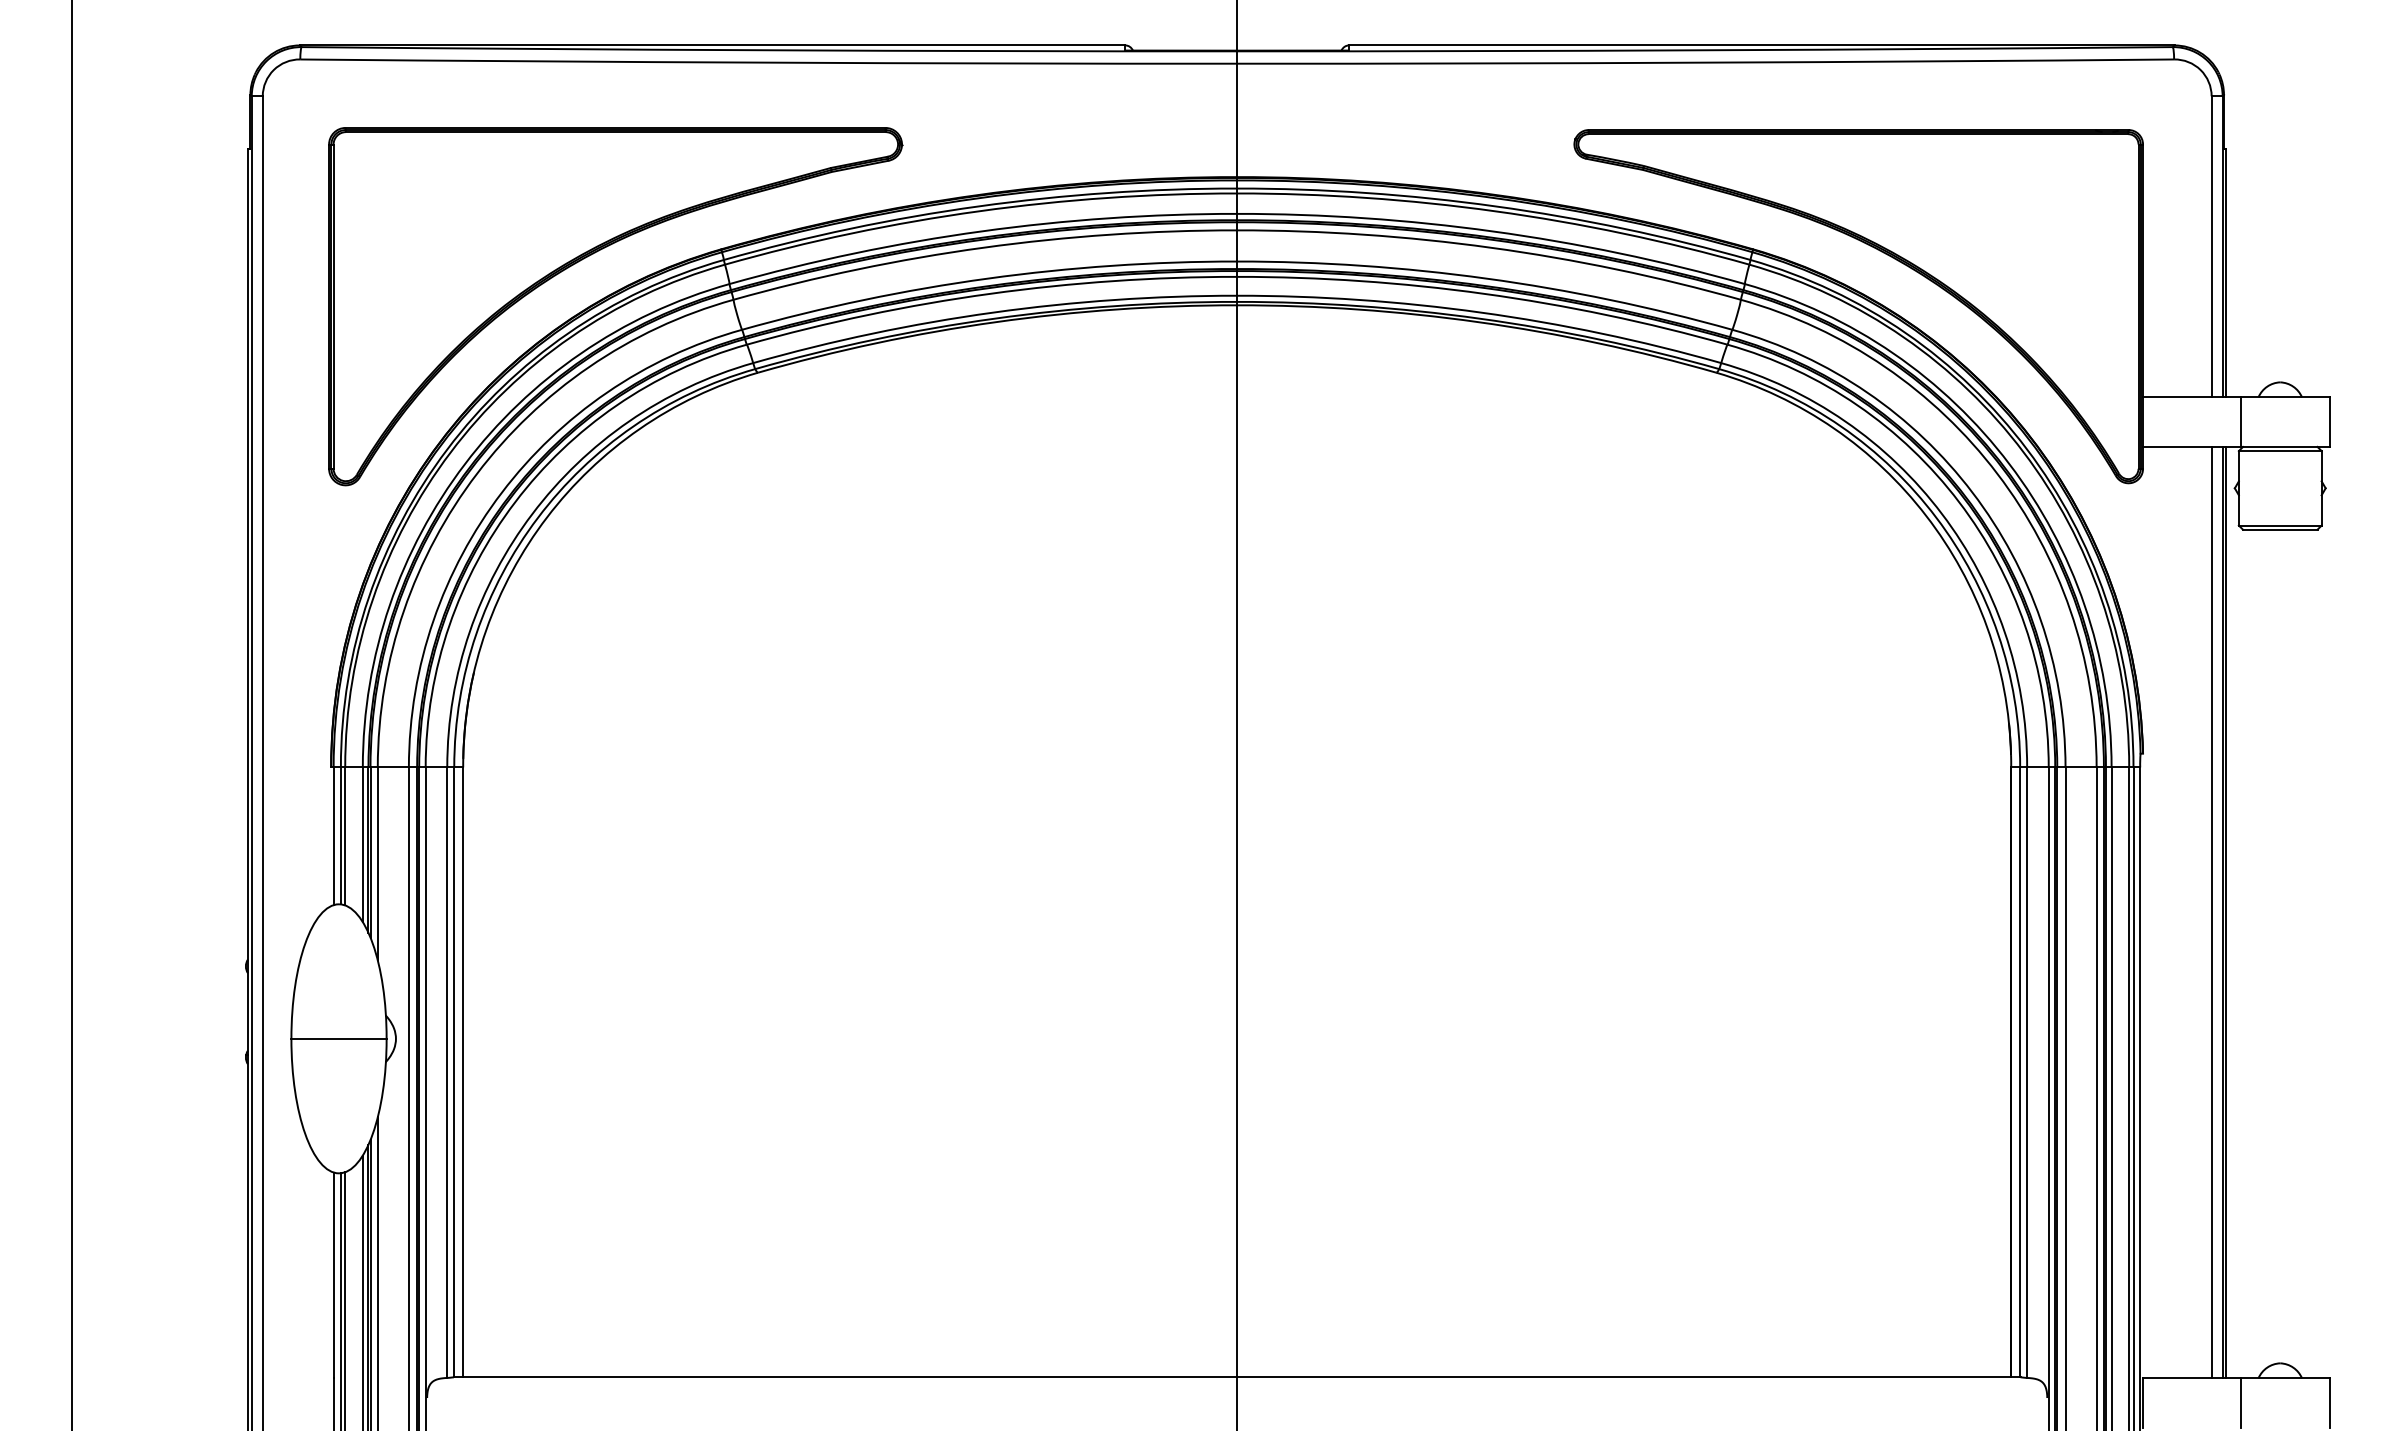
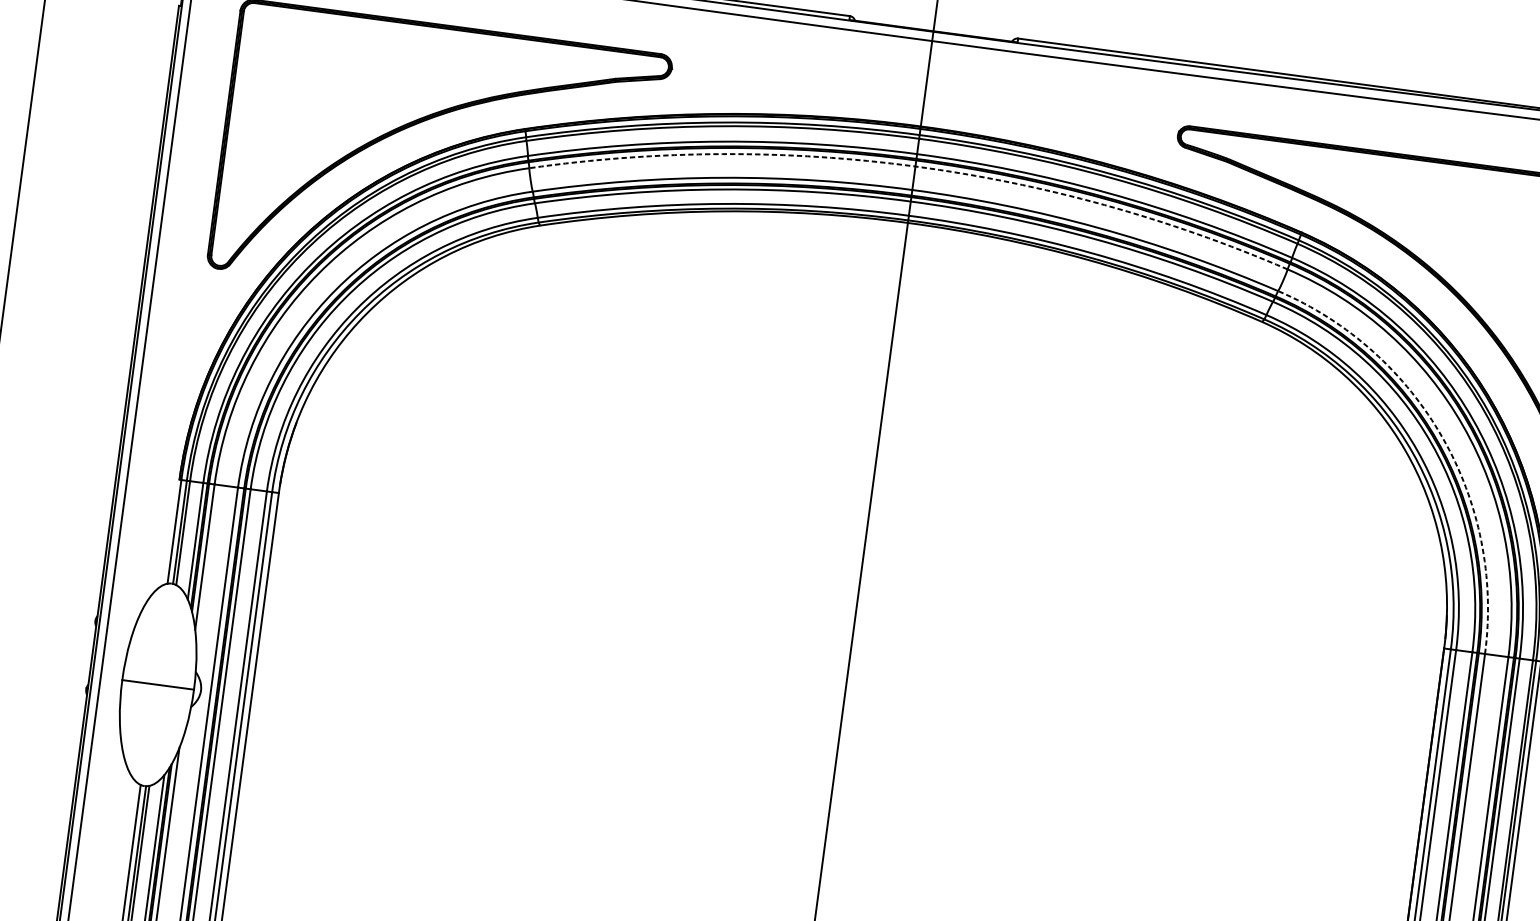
arc: (1237, 230) -> (915, 166), solid -> dashed
arc: (1972, 492) -> (1442, 437), solid -> dashed

